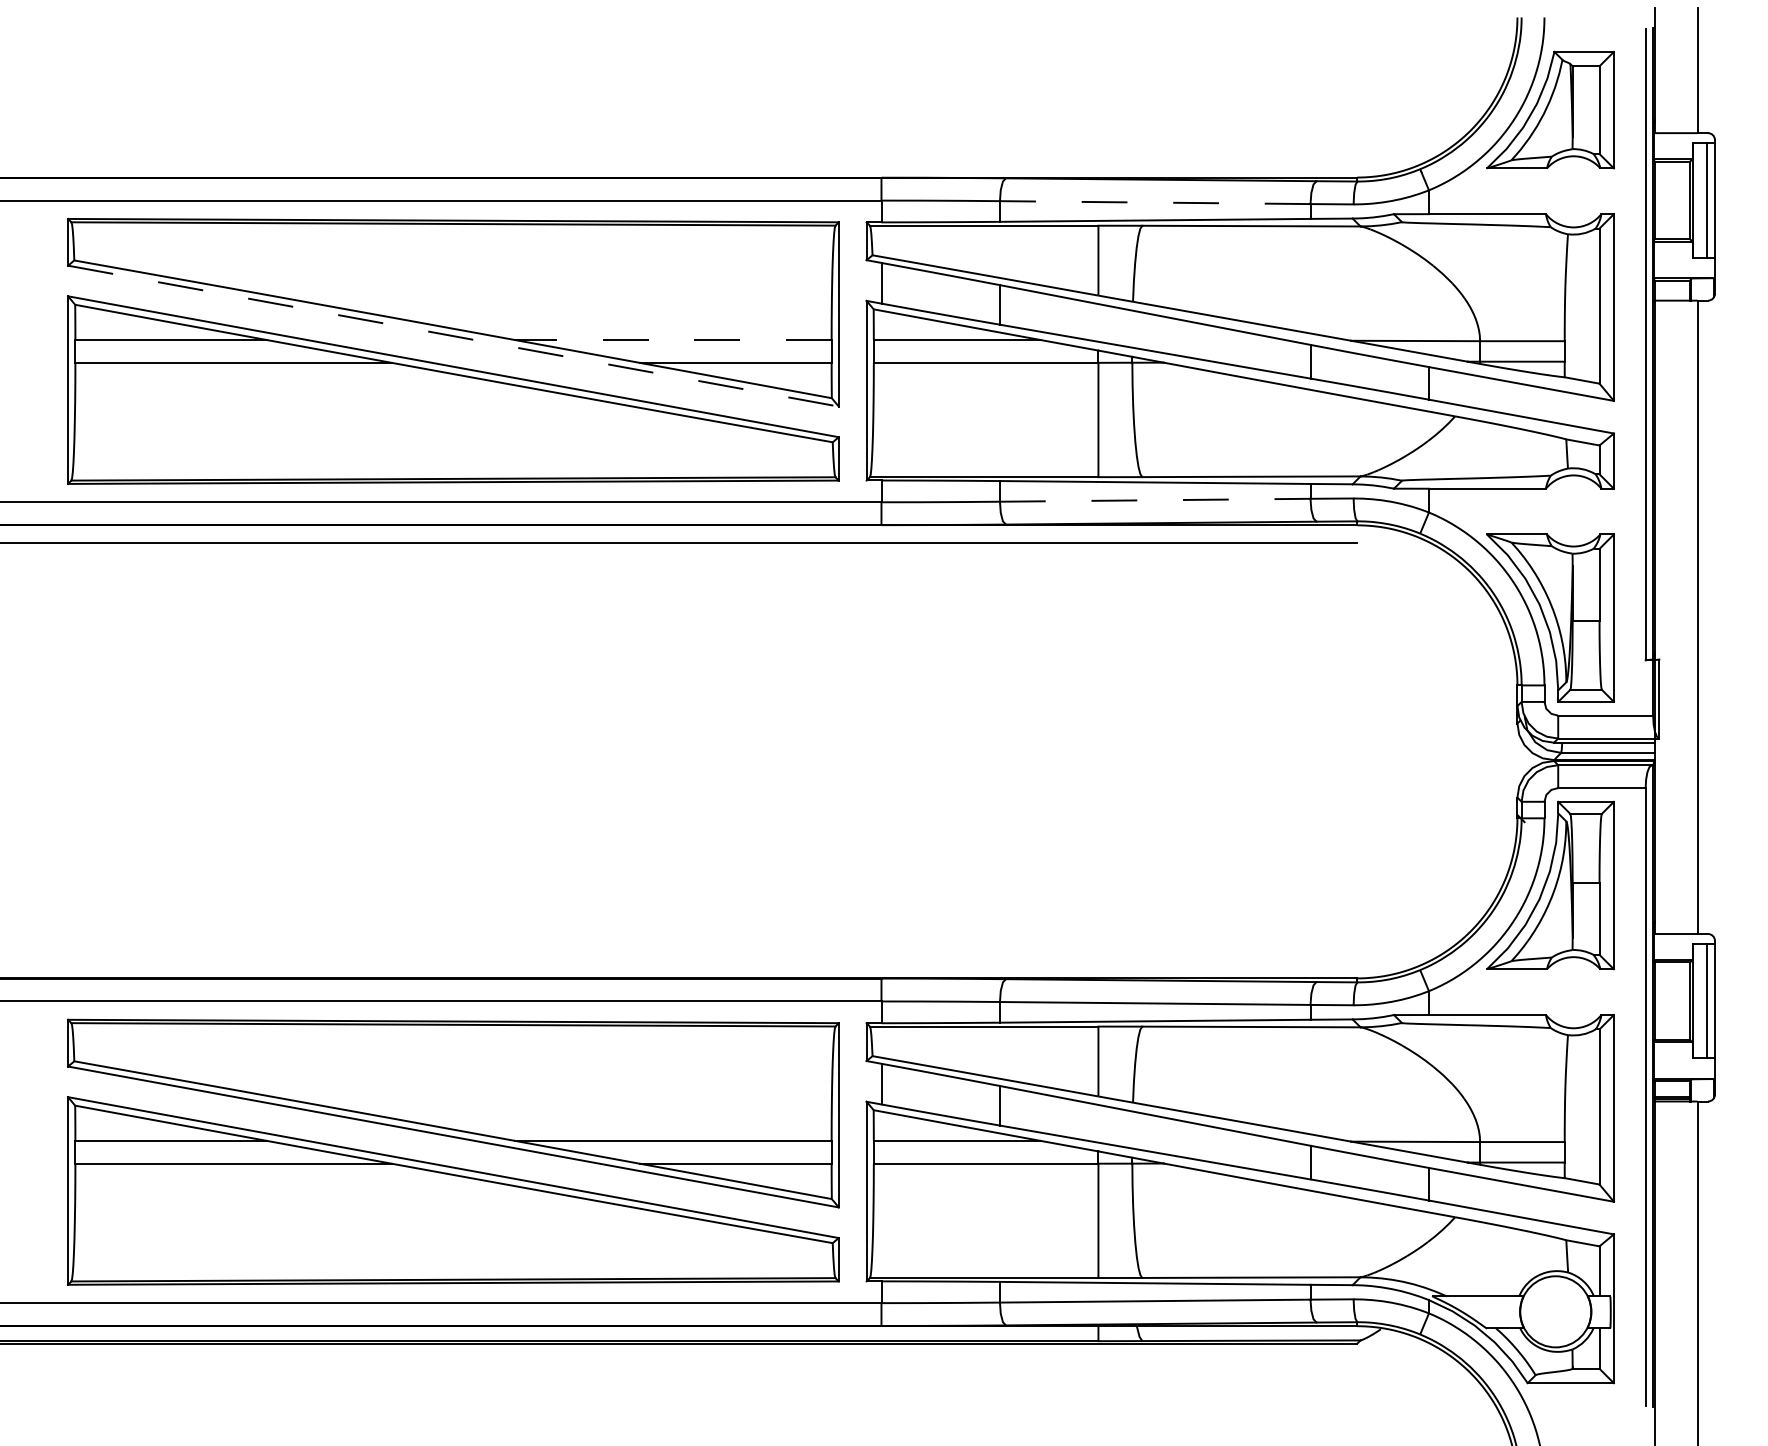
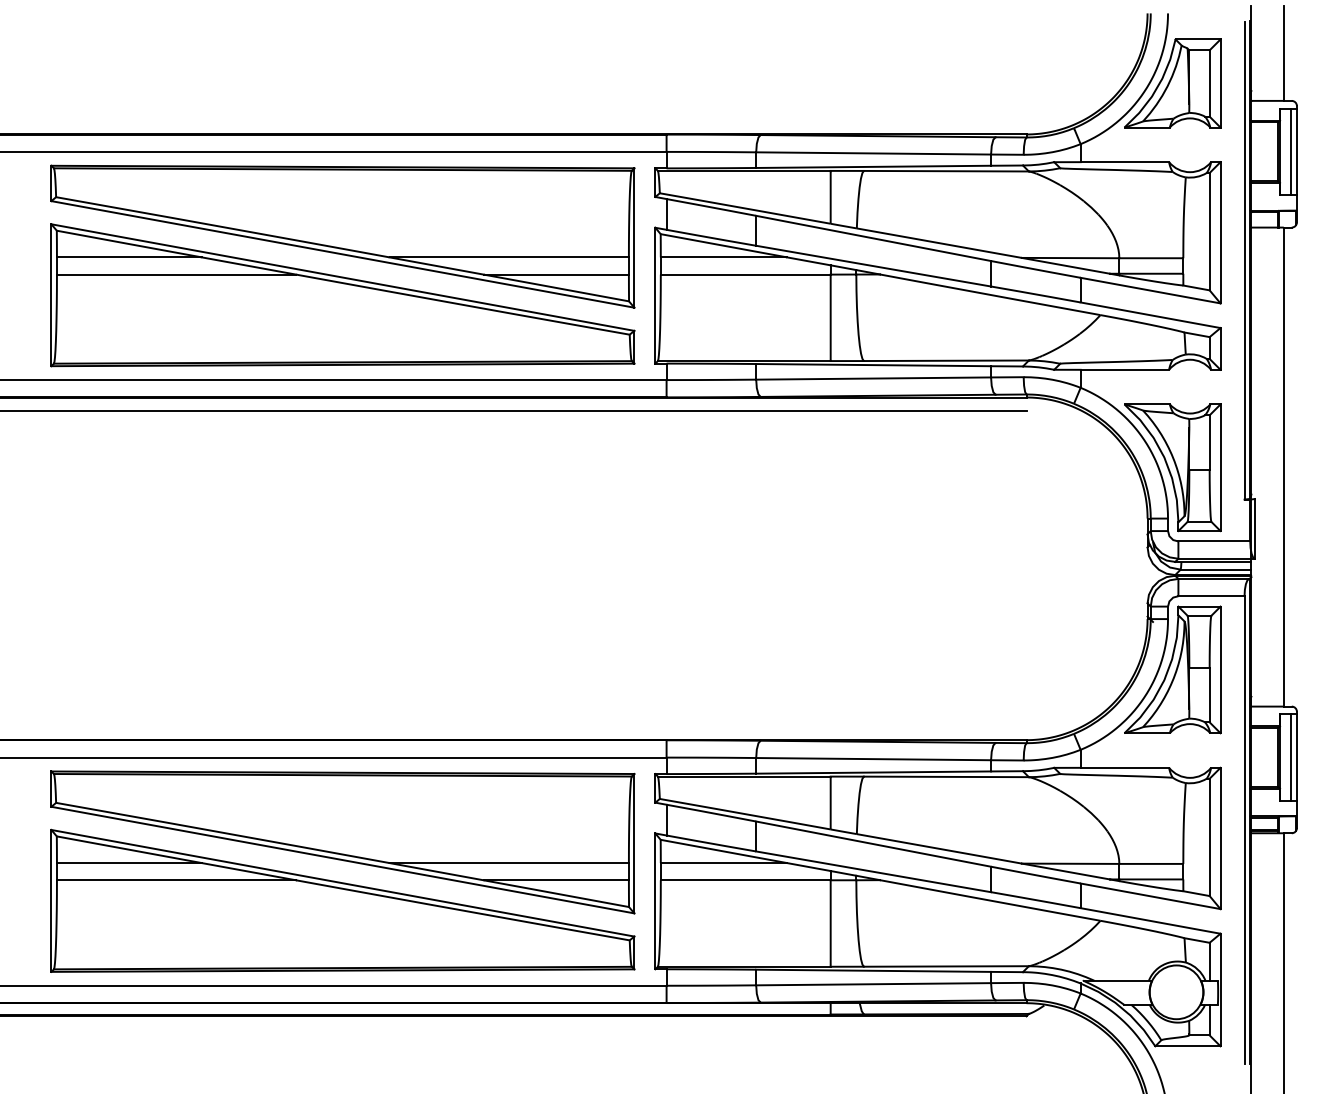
line: (1154, 202) -> (873, 153), dashed -> solid
line: (453, 336) -> (342, 254), dashed -> solid
line: (672, 340) -> (508, 257), dashed -> solid
line: (1155, 500) -> (873, 378), dashed -> solid

